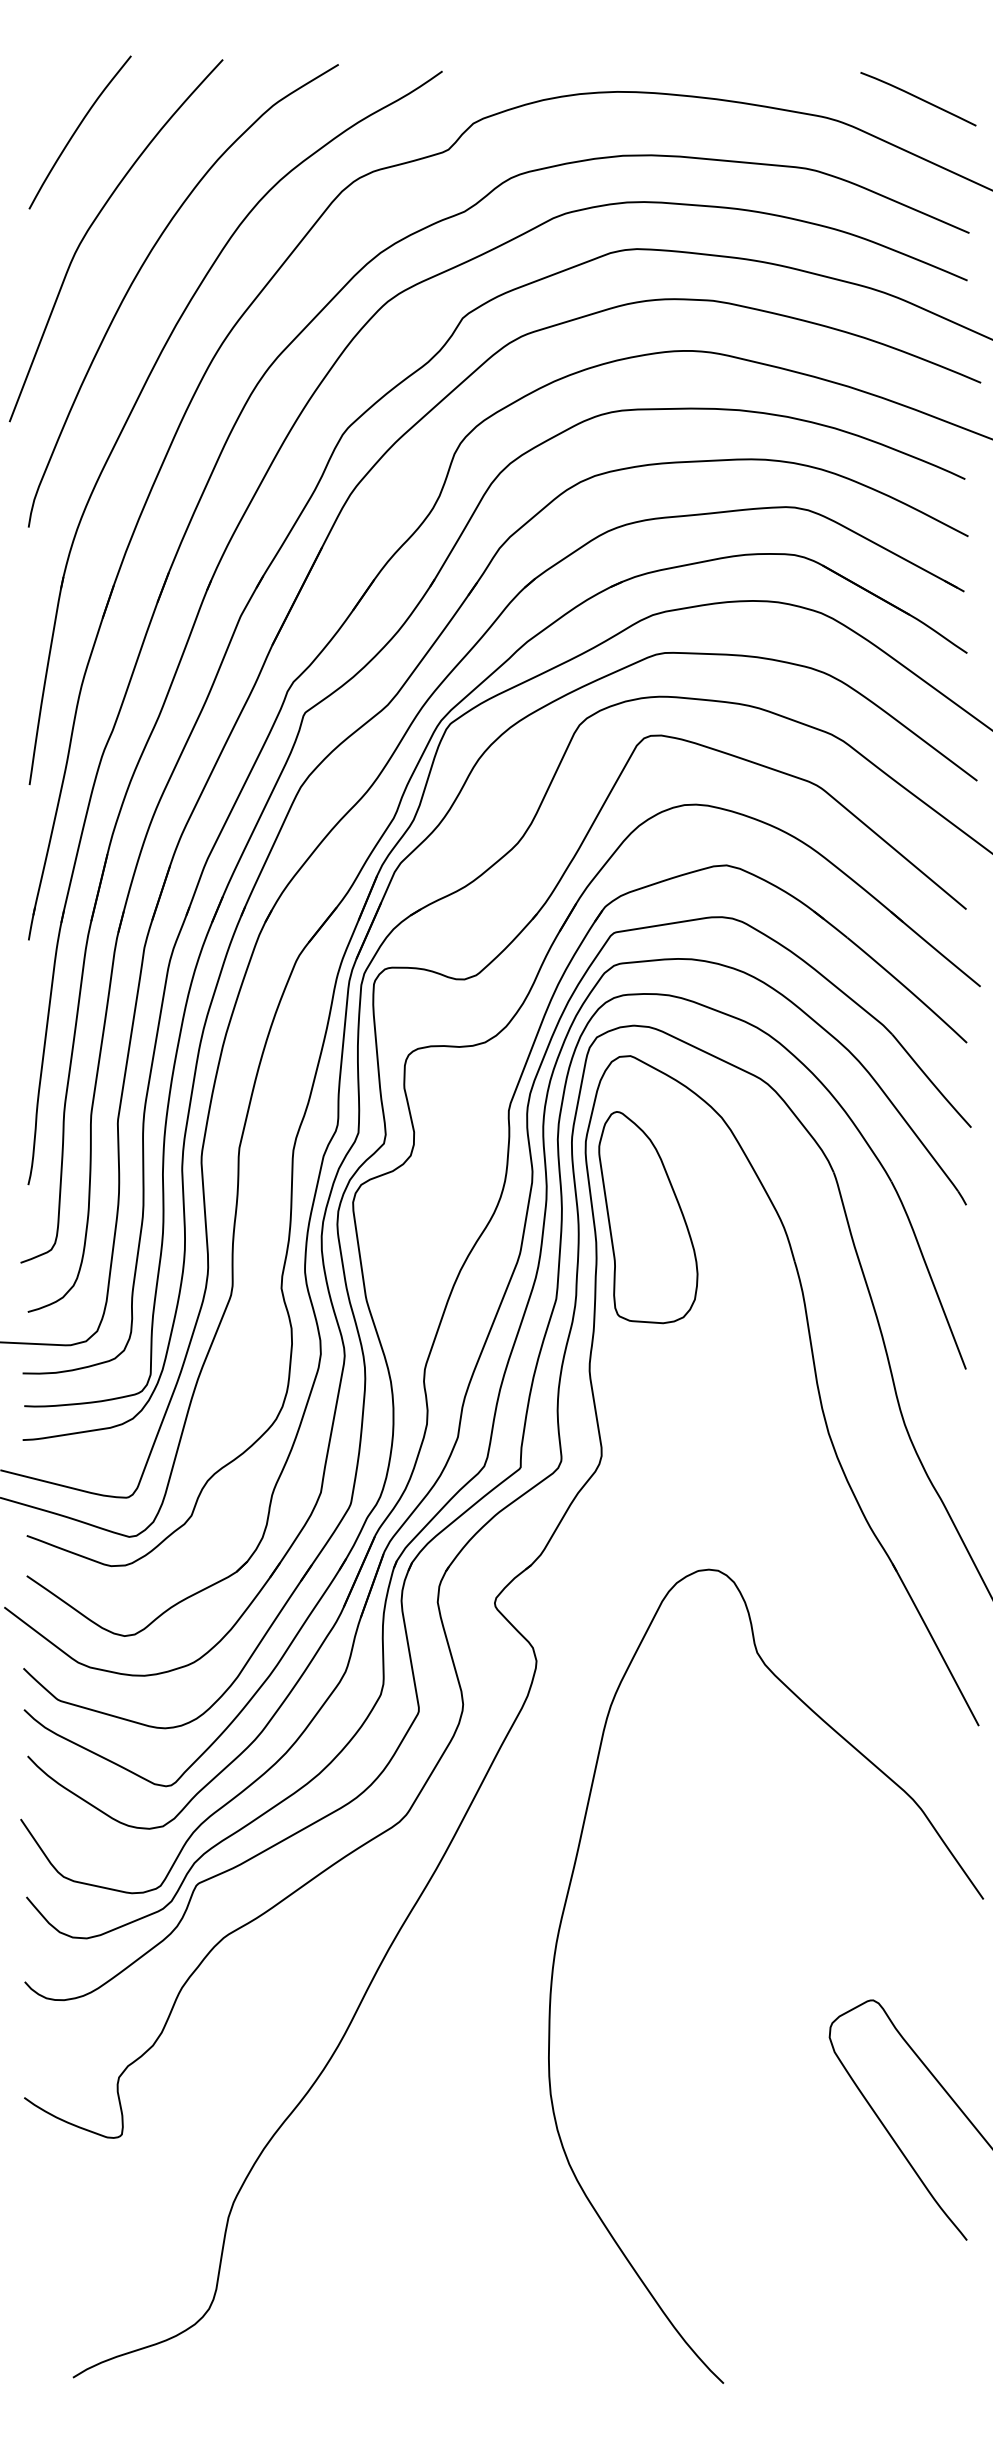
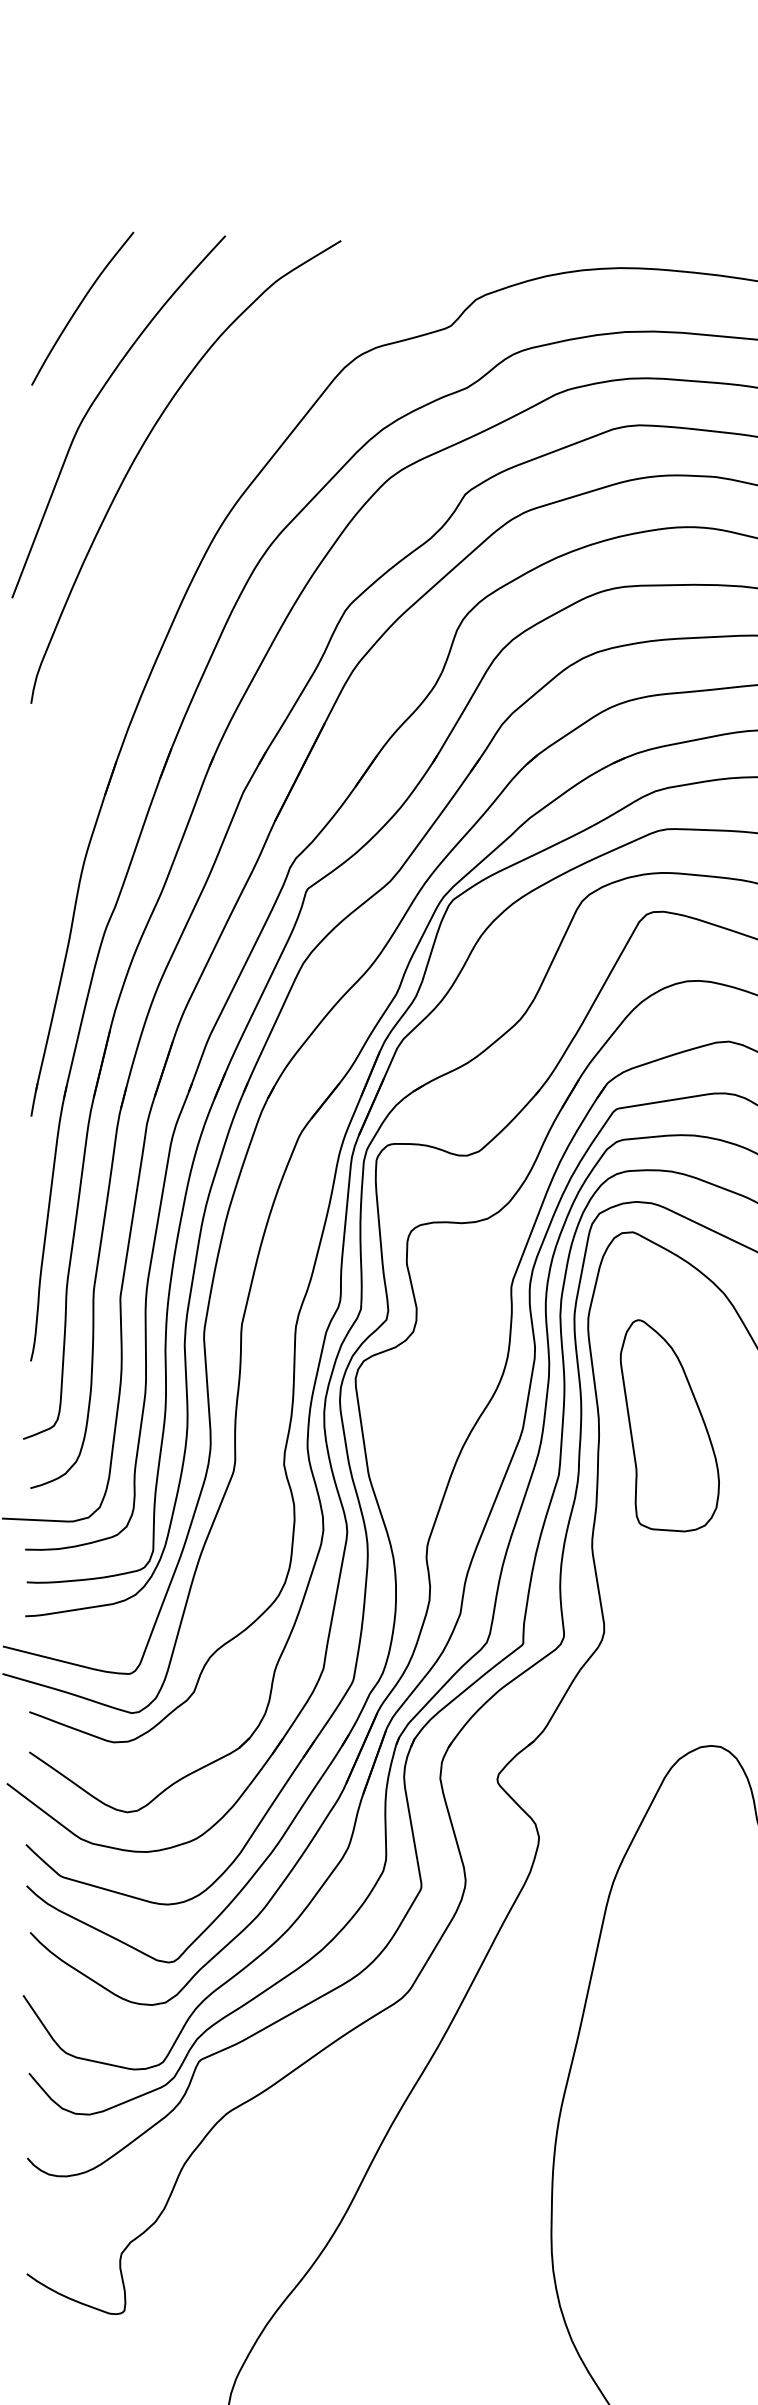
part: (146, 383) -> (149, 559), removed
part: (648, 1217) -> (670, 1425), moved

